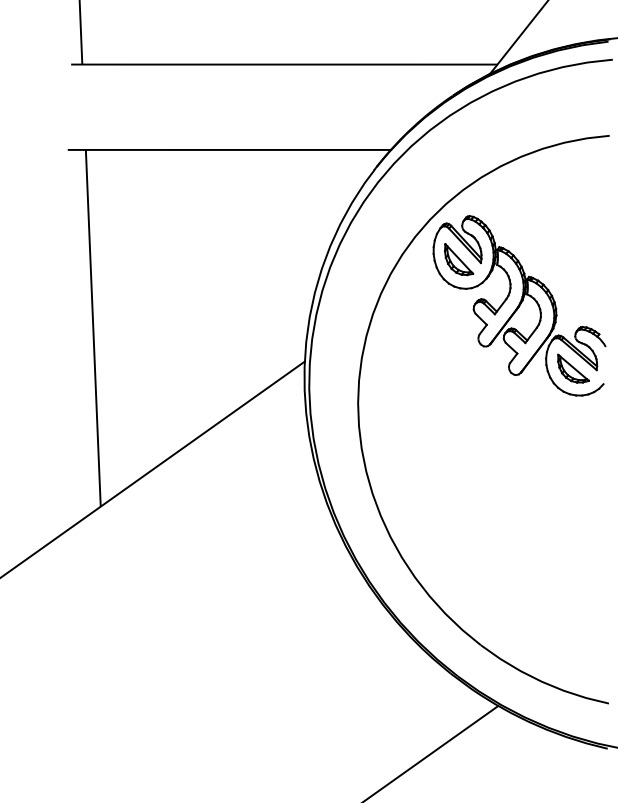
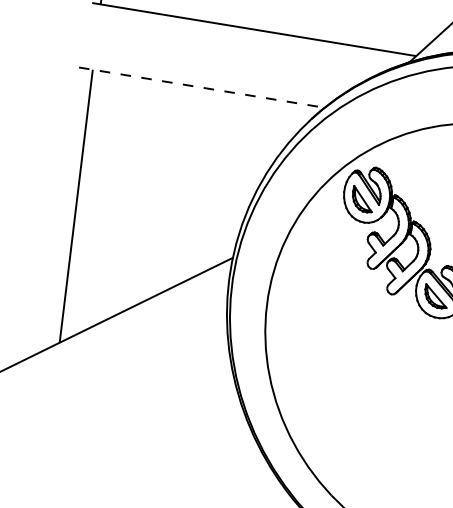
line: (229, 149) -> (202, 87), solid -> dashed

